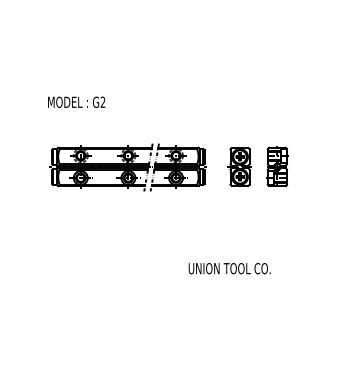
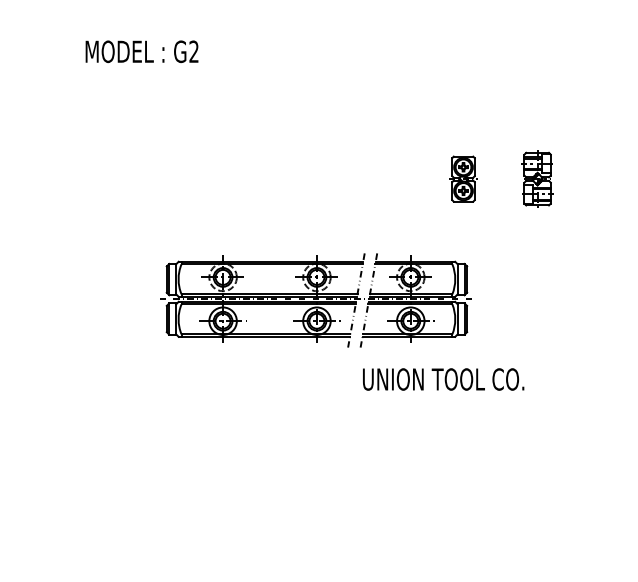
part: (239, 166) -> (462, 178), size x0.6
part: (277, 166) -> (537, 178), size x0.7
part: (127, 167) -> (315, 300), moved

